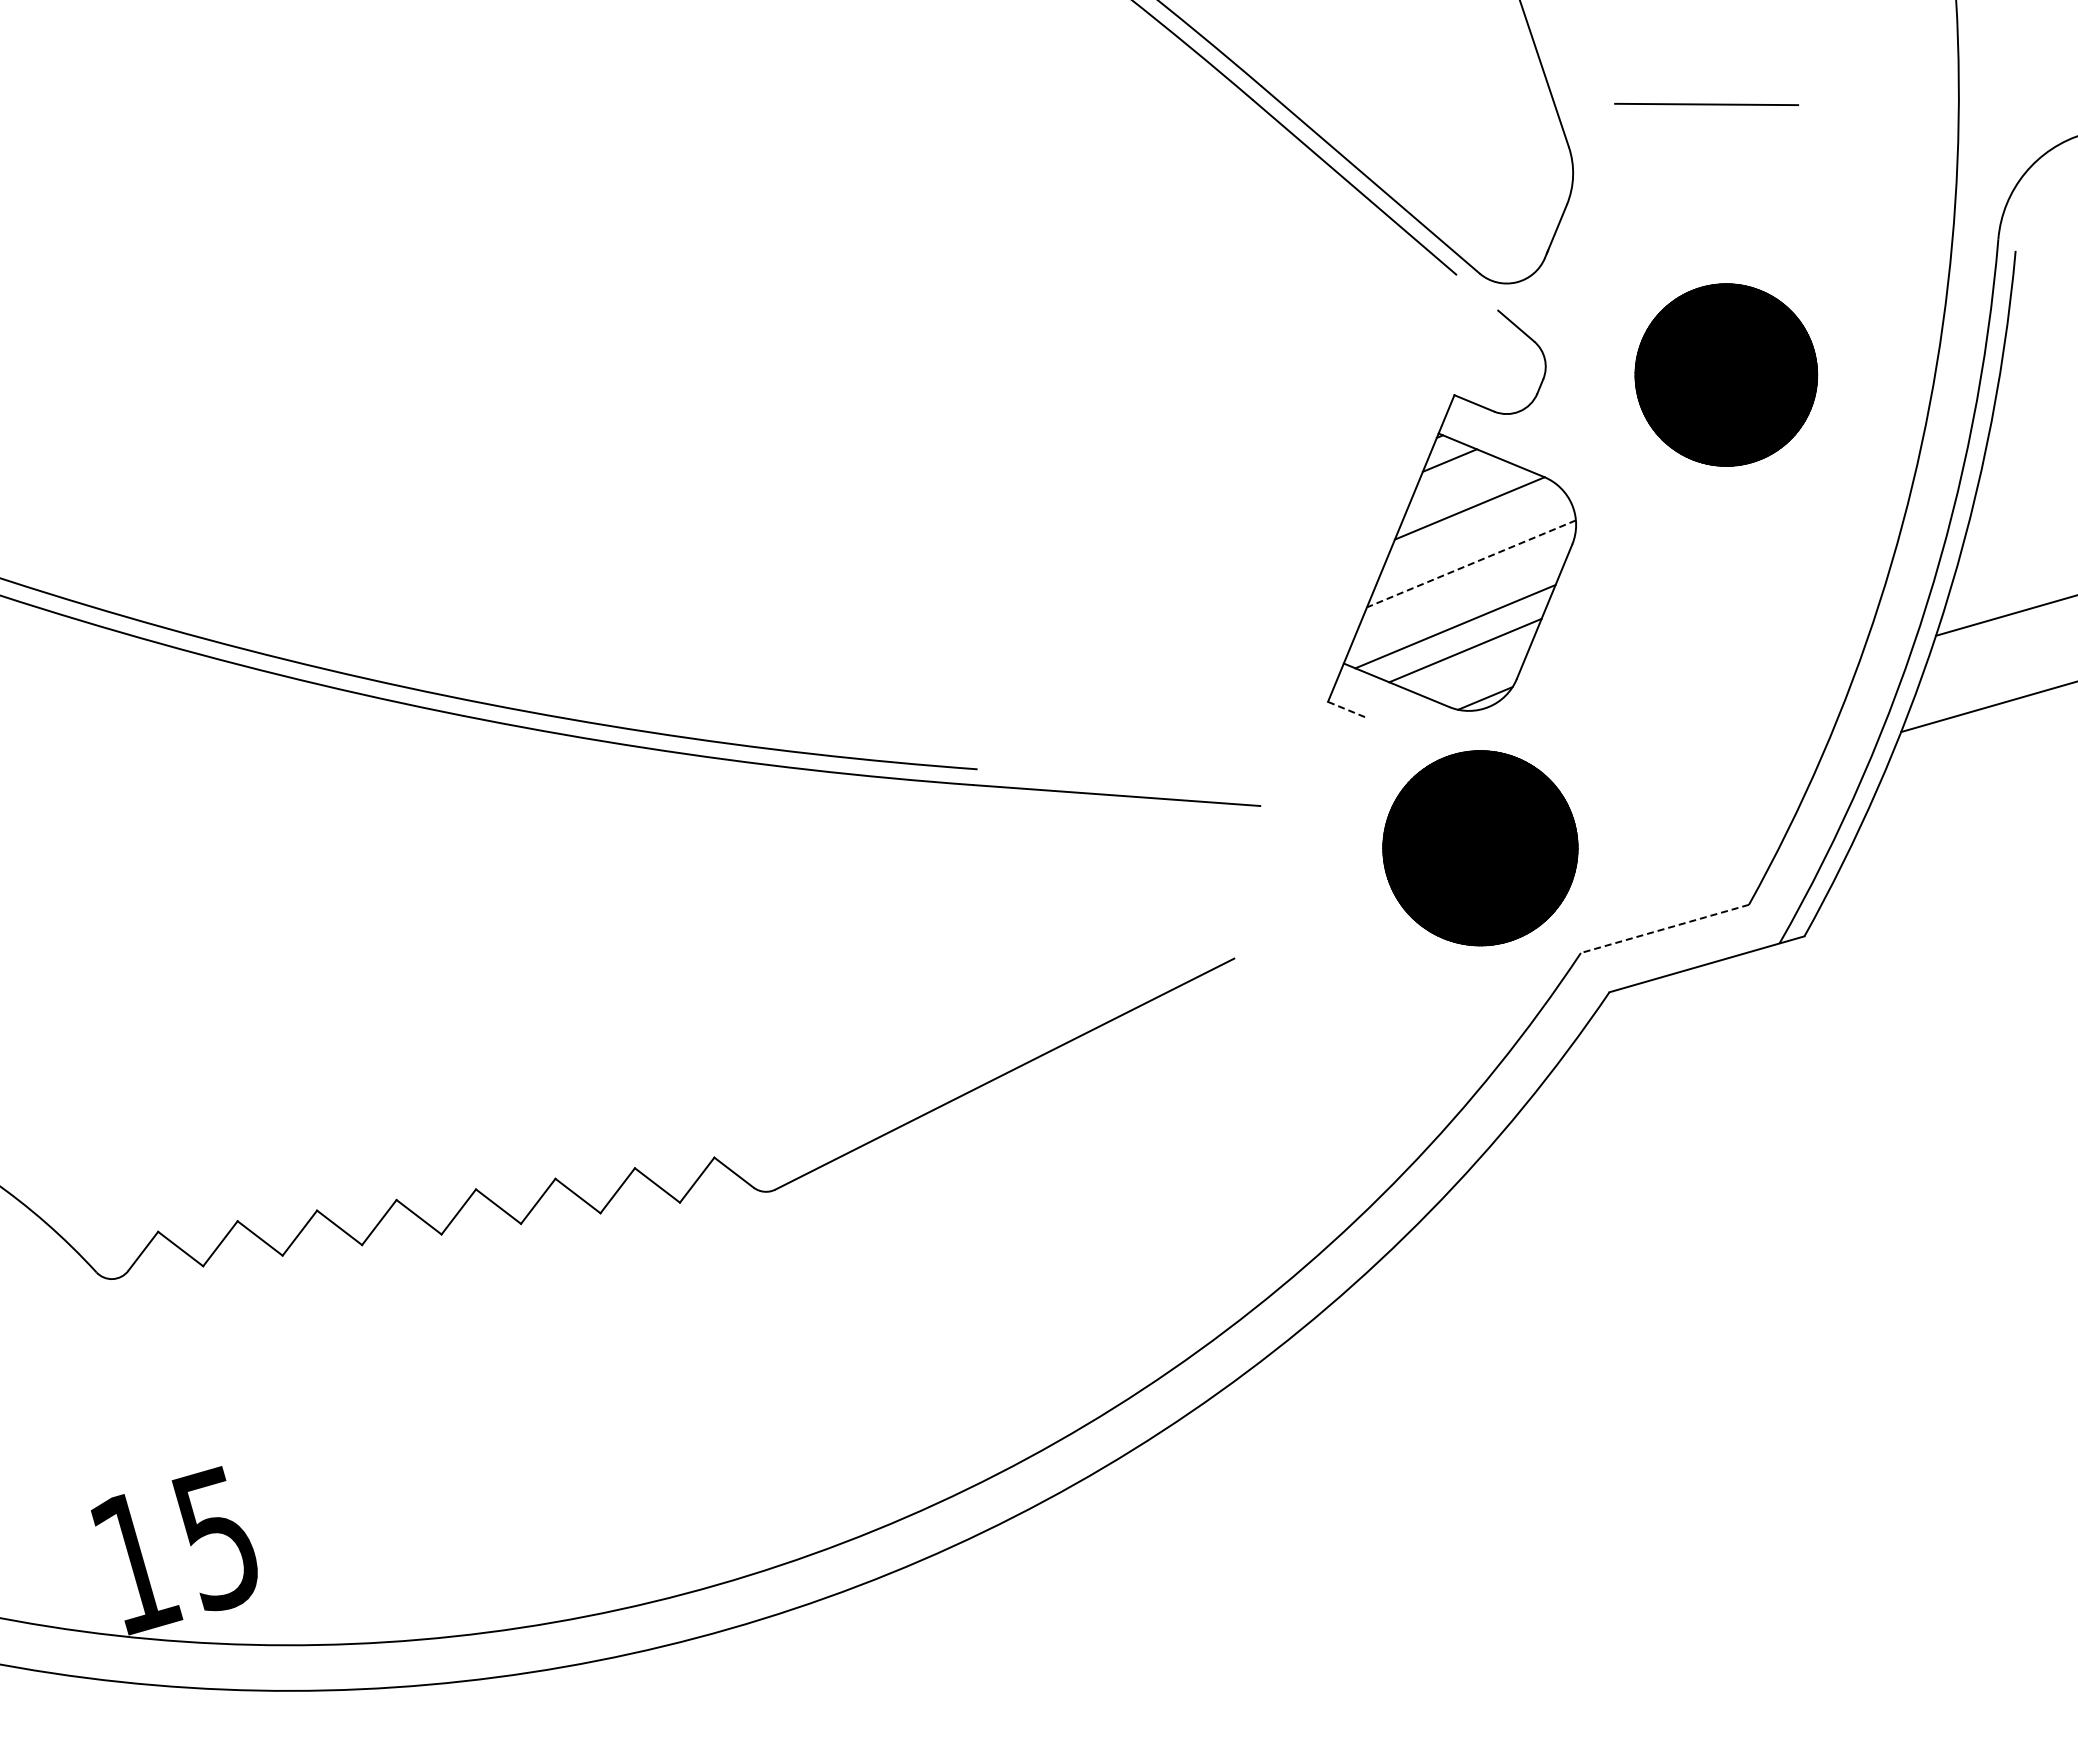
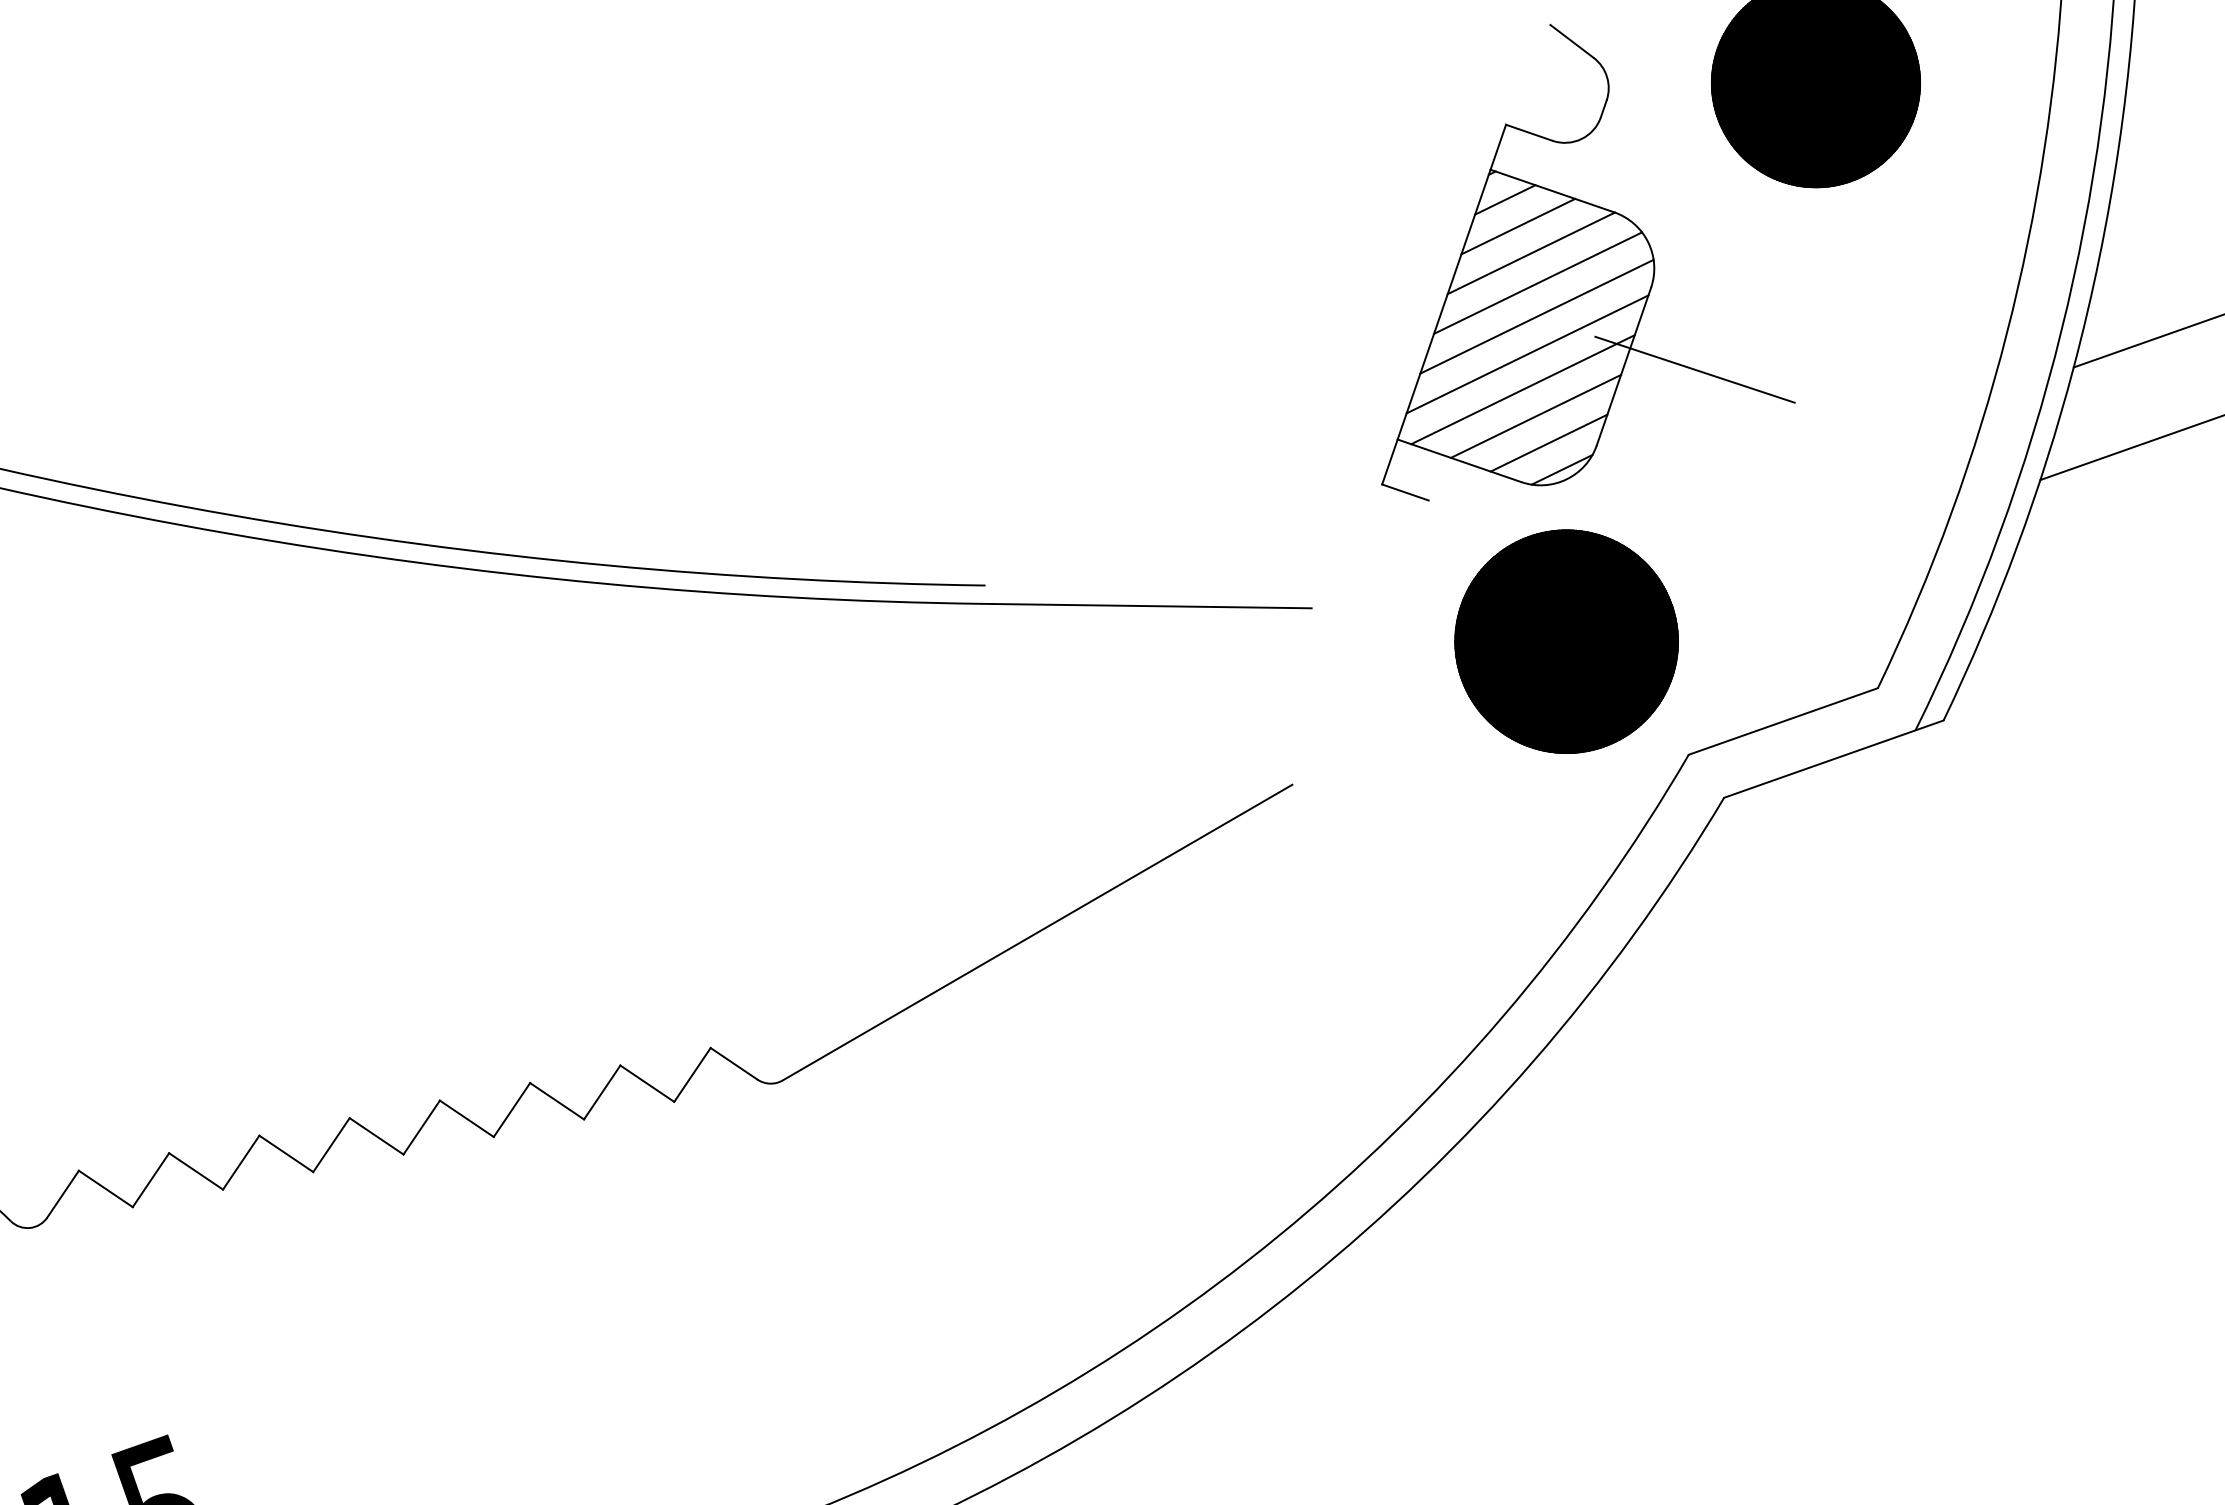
line: (1459, 484) -> (1517, 226), added
line: (1473, 534) -> (1537, 282), added
line: (1471, 564) -> (1537, 317), dashed -> solid
line: (1461, 596) -> (1527, 354), added
line: (1606, 618) -> (1695, 370), added
line: (1475, 674) -> (1549, 443), added
line: (1348, 710) -> (1406, 492), dashed -> solid
line: (1664, 929) -> (1782, 722), dashed -> solid

